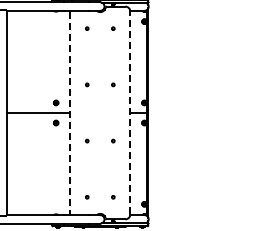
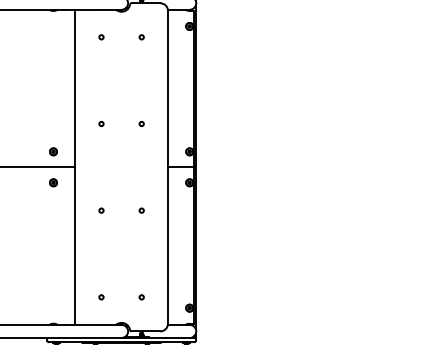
line: (130, 112) -> (168, 166), dashed -> solid
line: (70, 113) -> (75, 168), dashed -> solid

